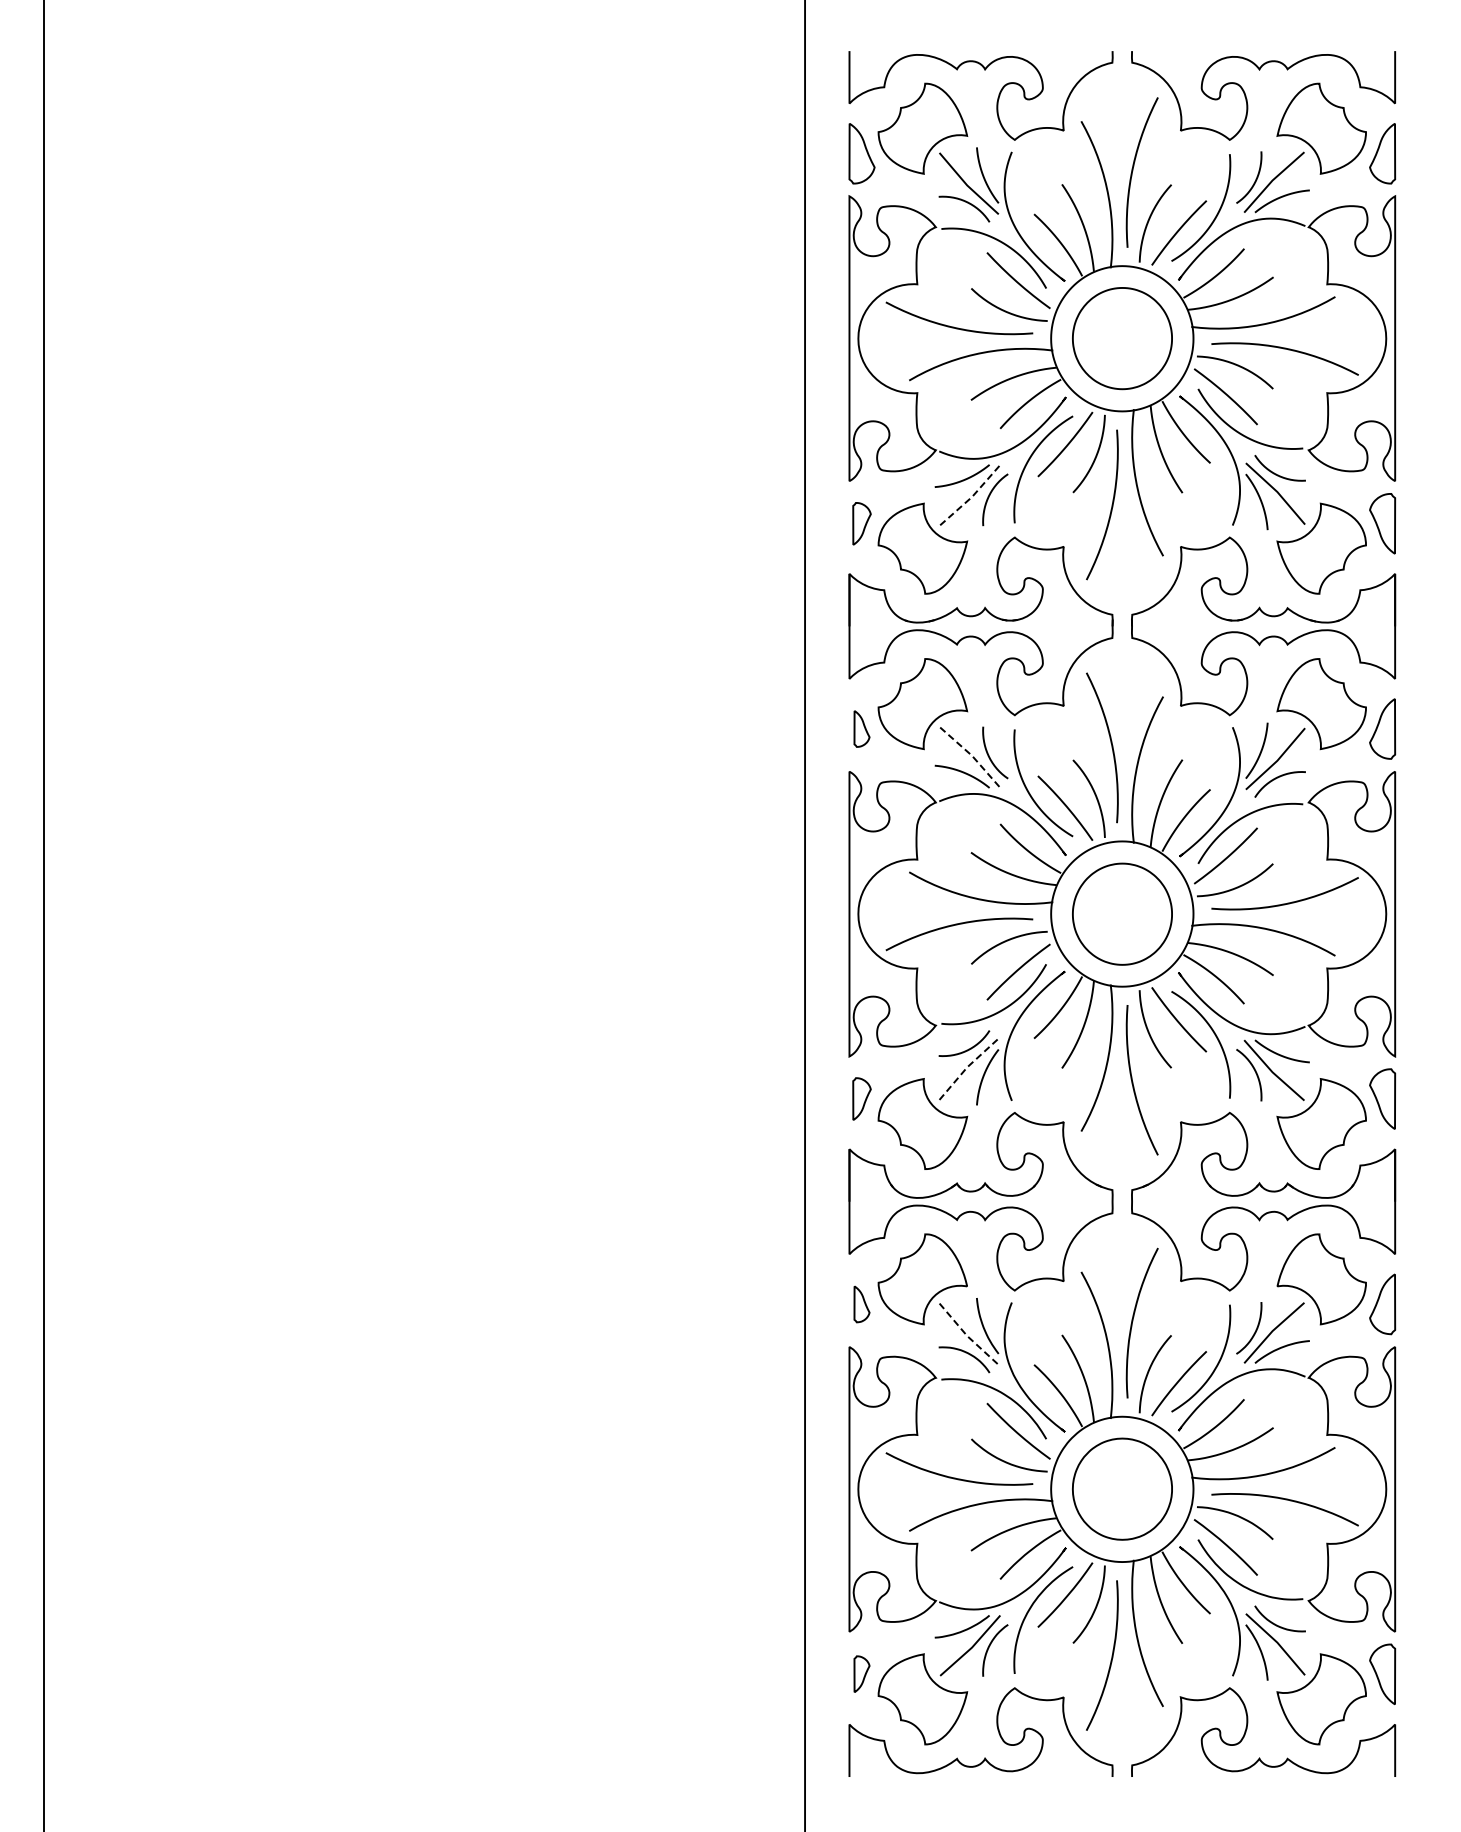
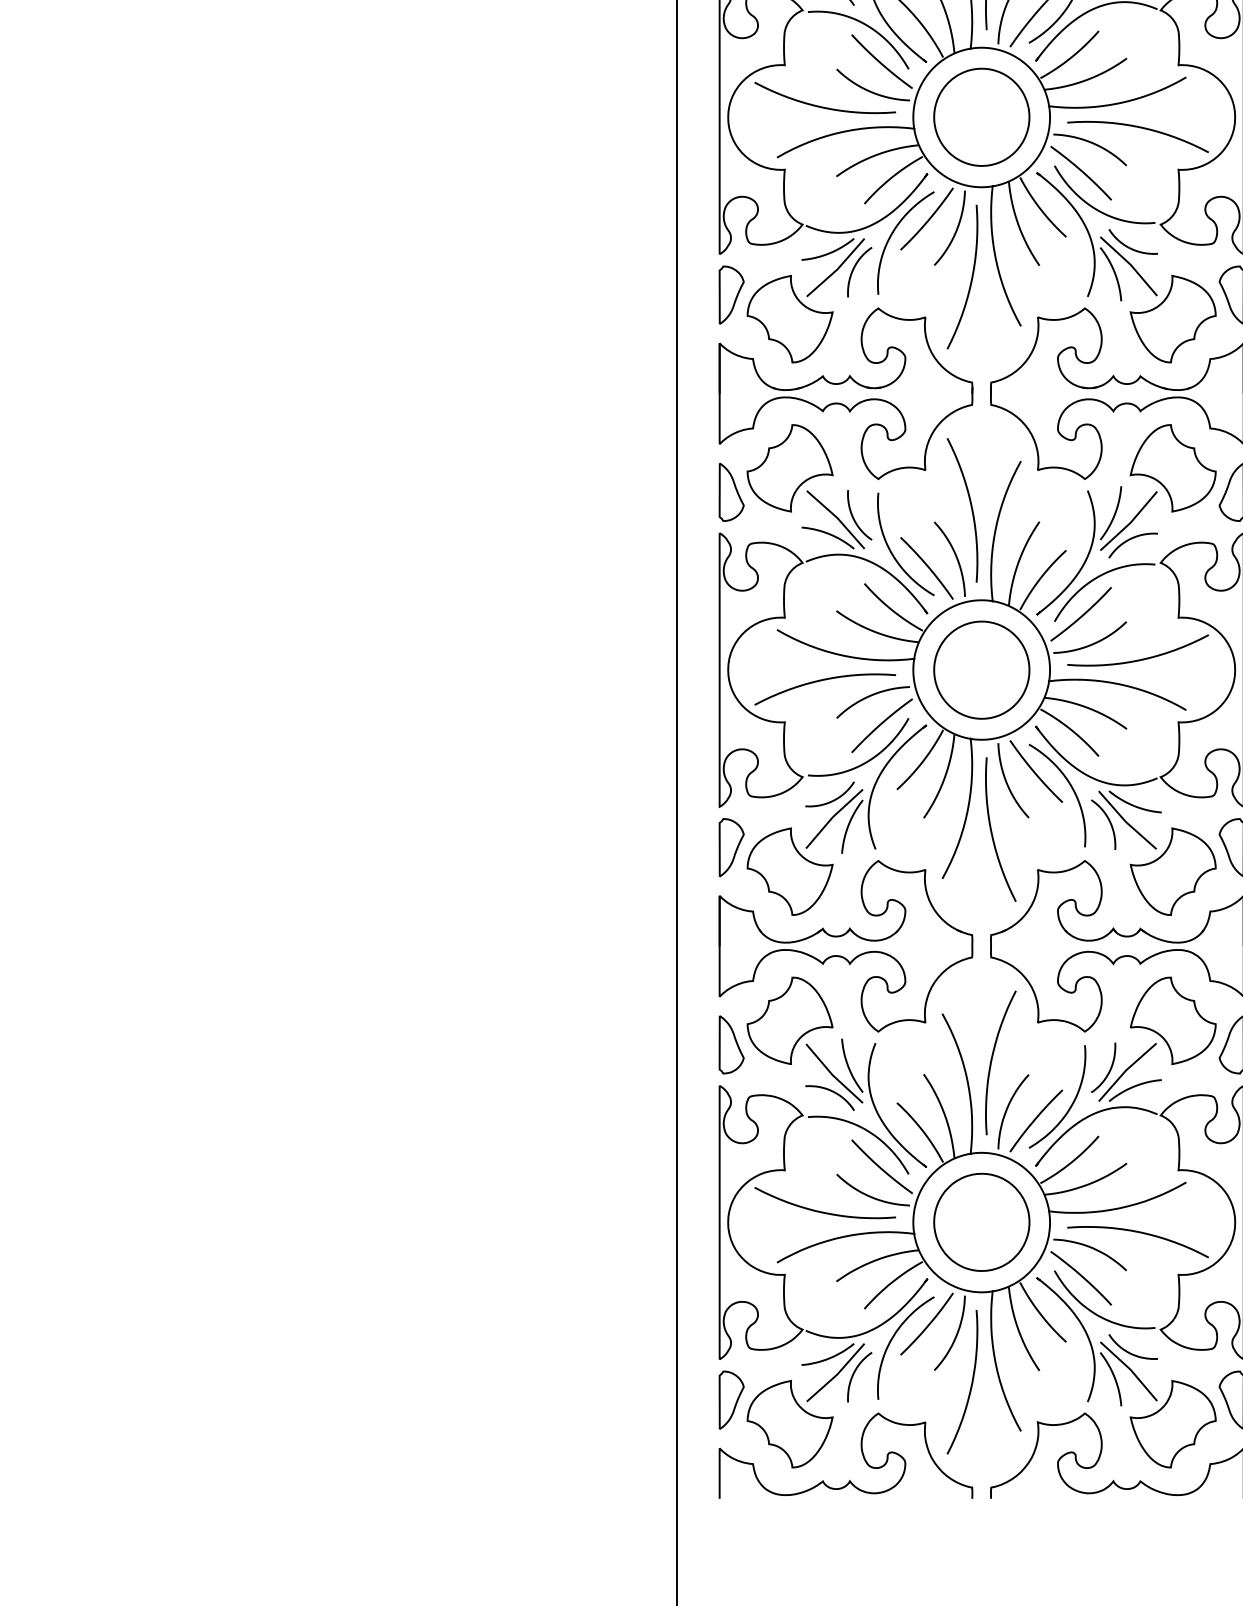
line: (972, 497) -> (837, 269), dashed -> solid
part: (861, 523) -> (731, 294), size x1.43
part: (861, 728) -> (731, 491), size x1.67
line: (972, 755) -> (837, 517), dashed -> solid
line: (967, 1067) -> (832, 817), dashed -> solid
part: (861, 1098) -> (731, 847), size x1.43
part: (861, 1304) -> (731, 1045), size x1.67
line: (967, 1336) -> (832, 1075), dashed -> solid
part: (861, 1673) -> (731, 1399), size x1.67

